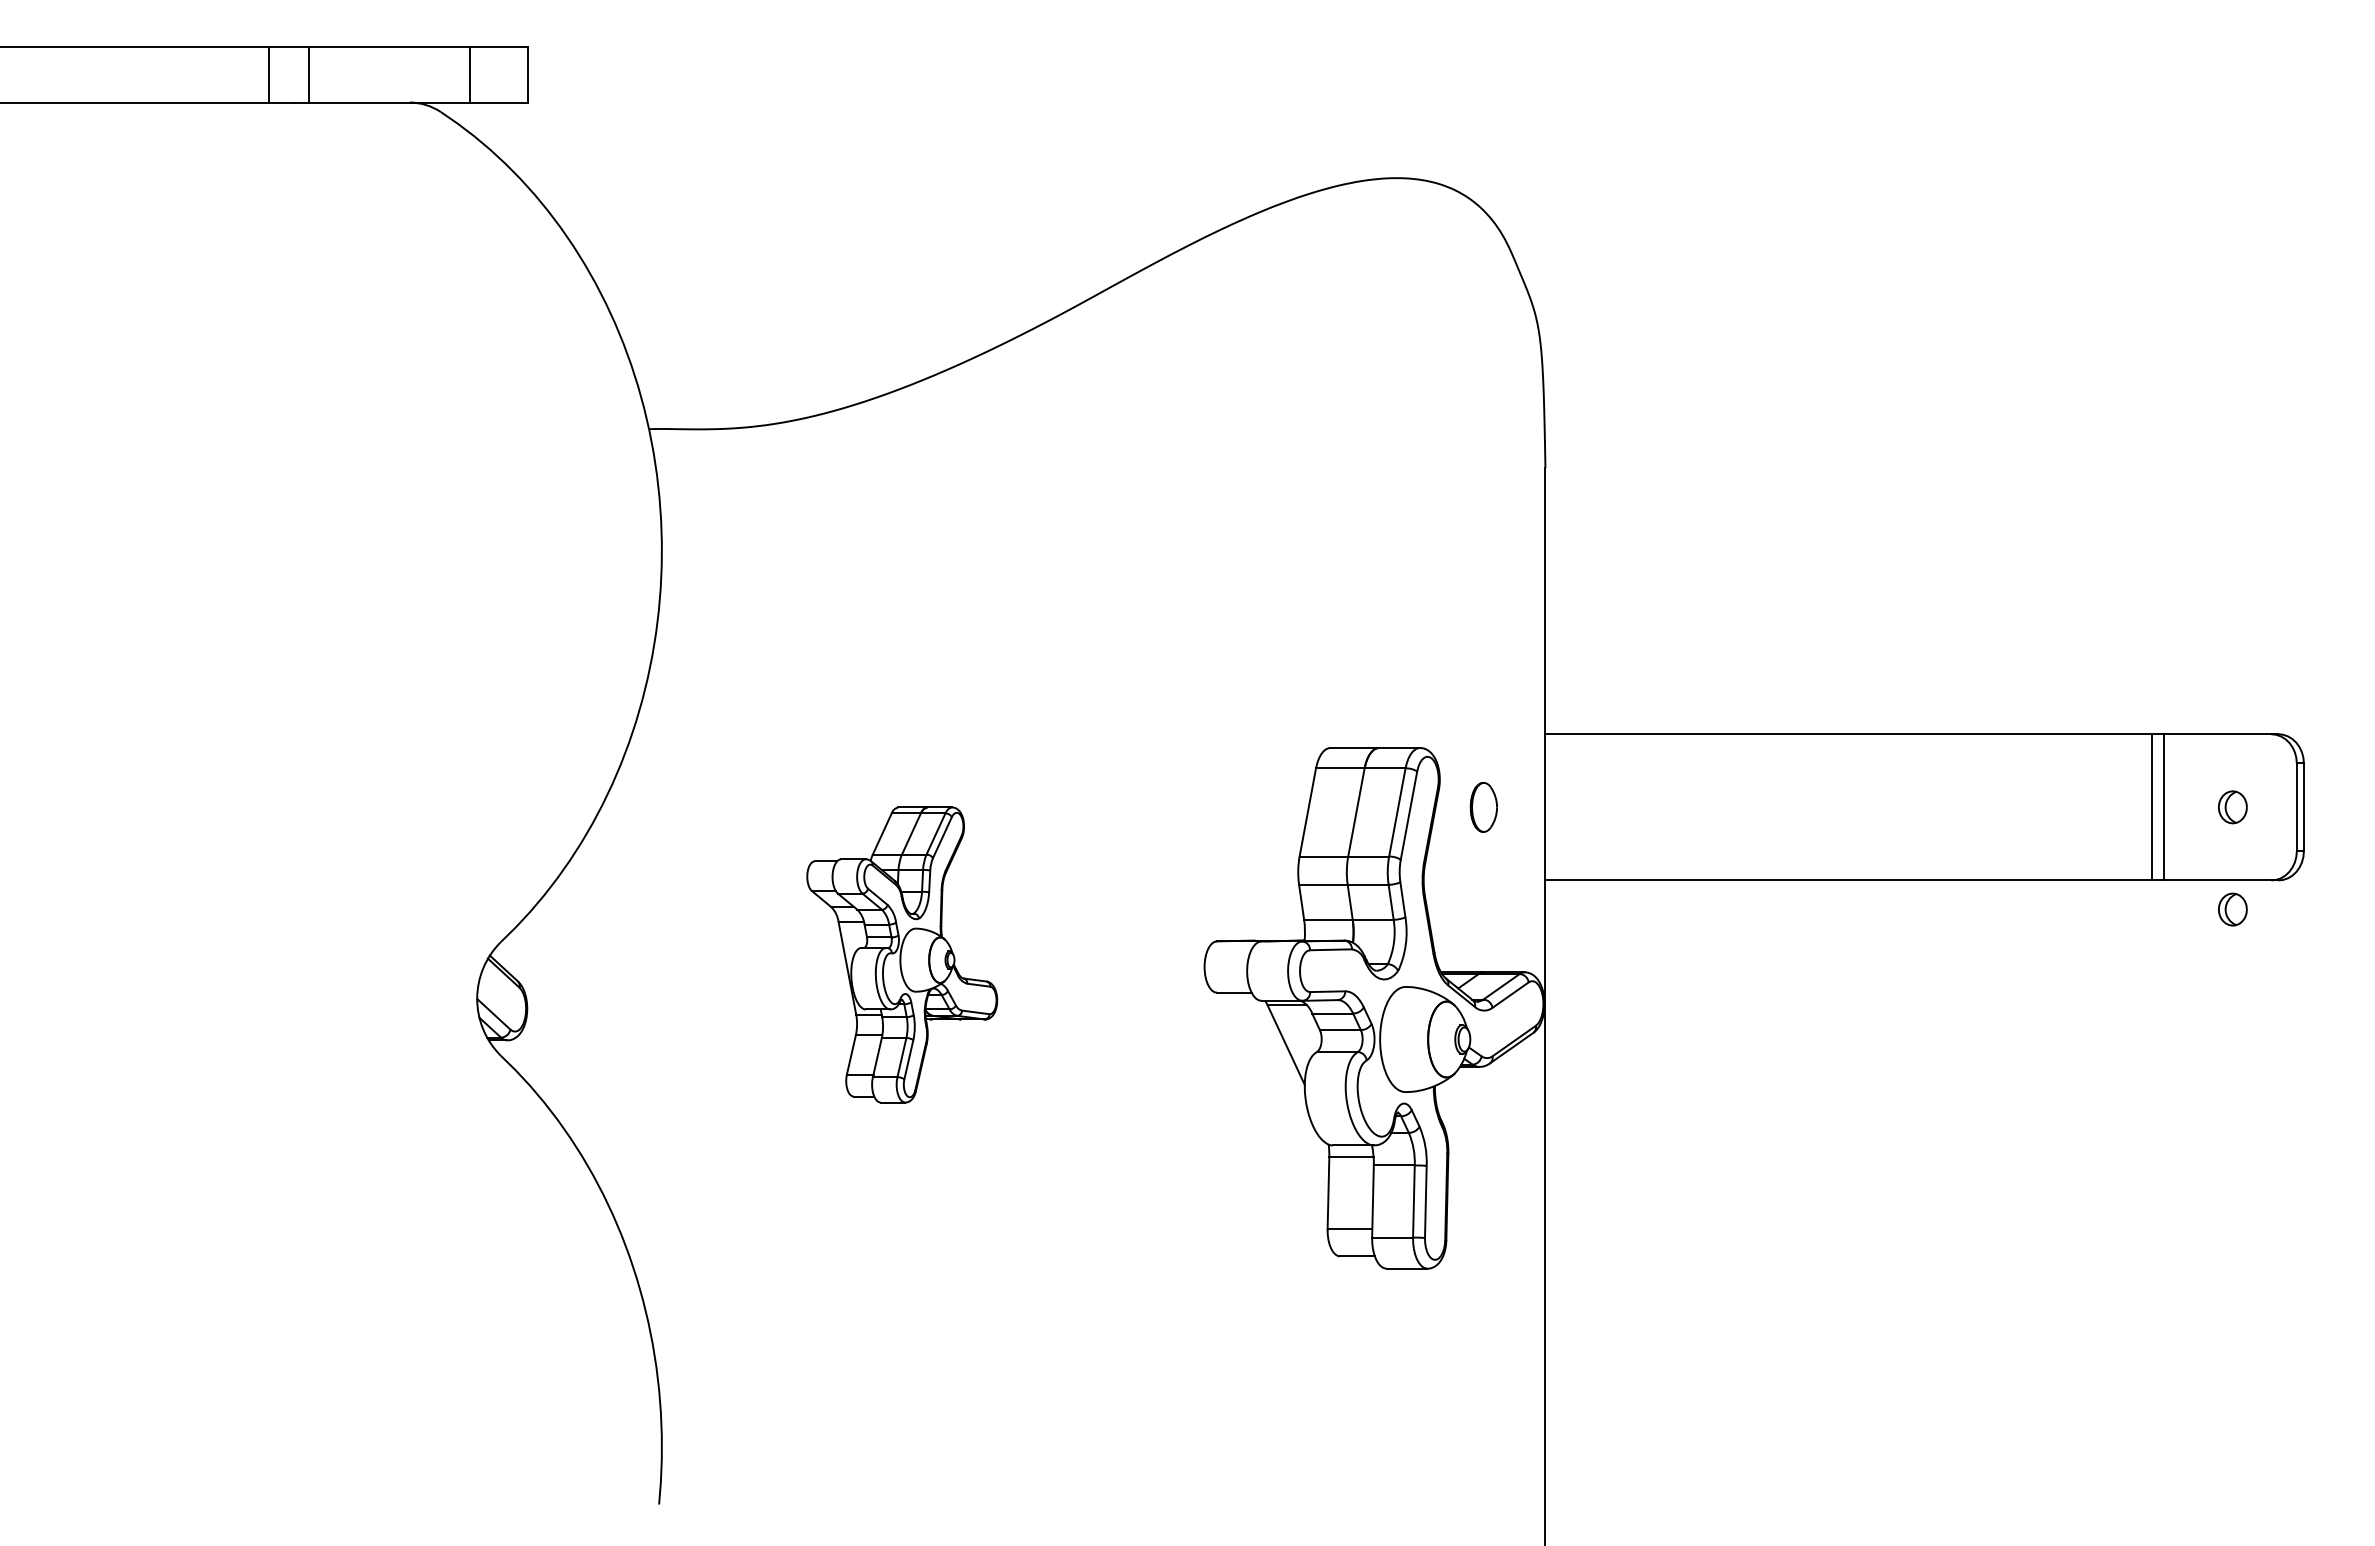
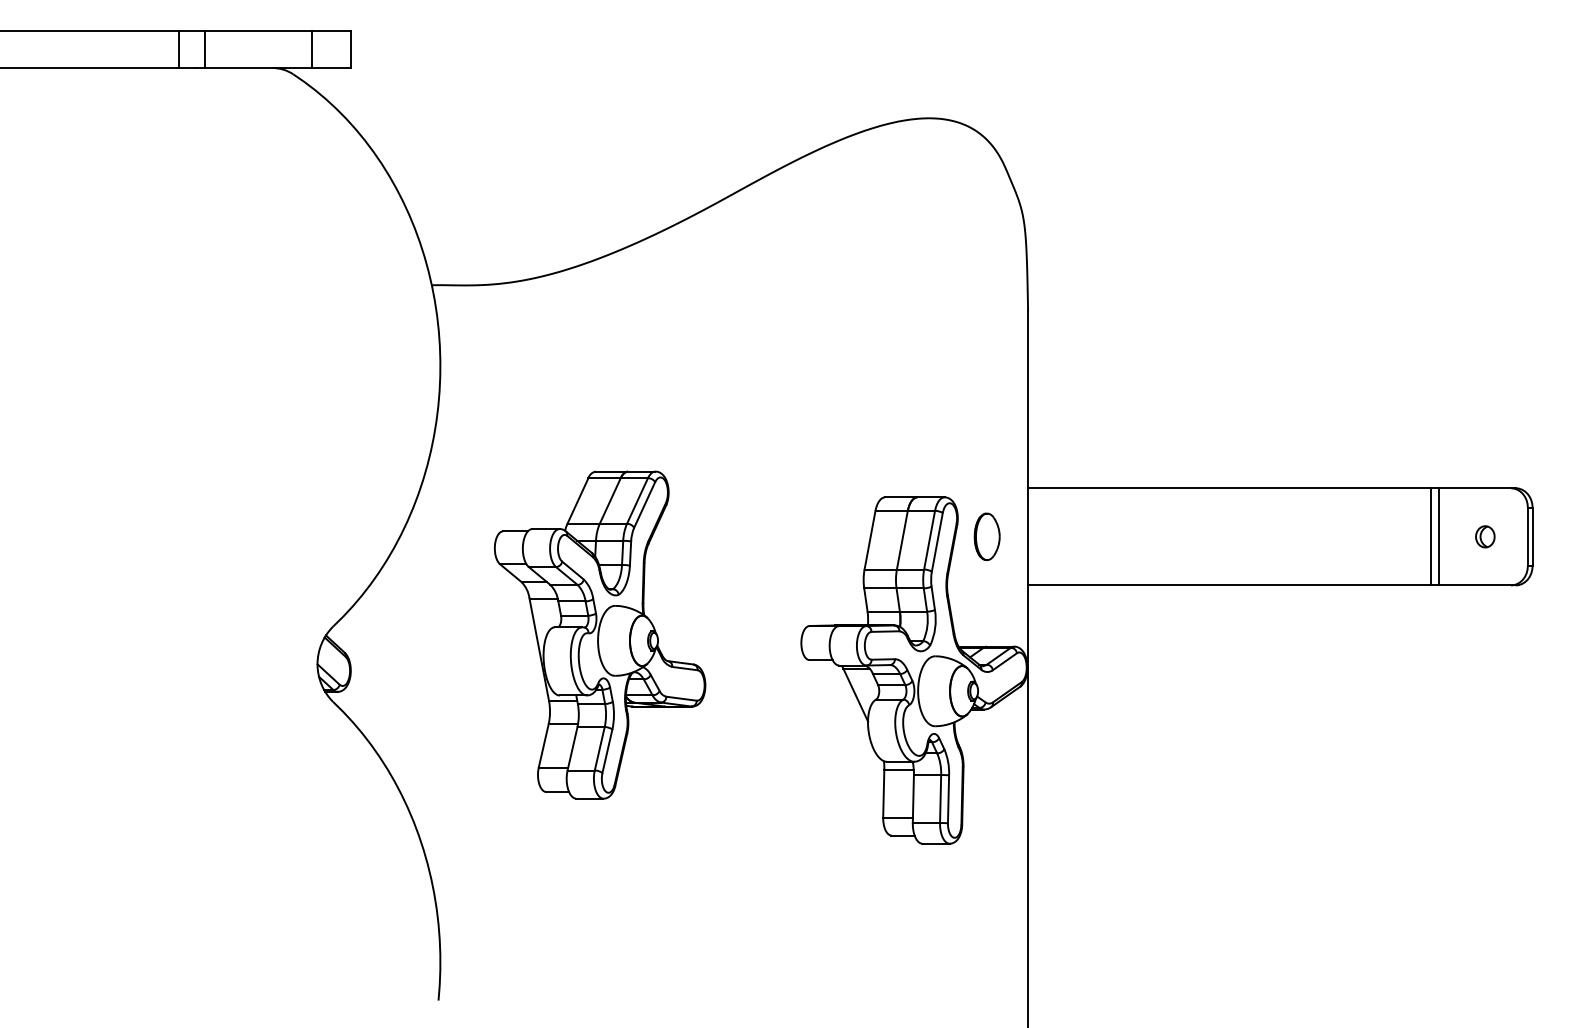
part: (1482, 806) -> (986, 536), size x1.43
part: (2233, 909) -> (1485, 604), removed
part: (902, 954) -> (600, 634), size x1.67

